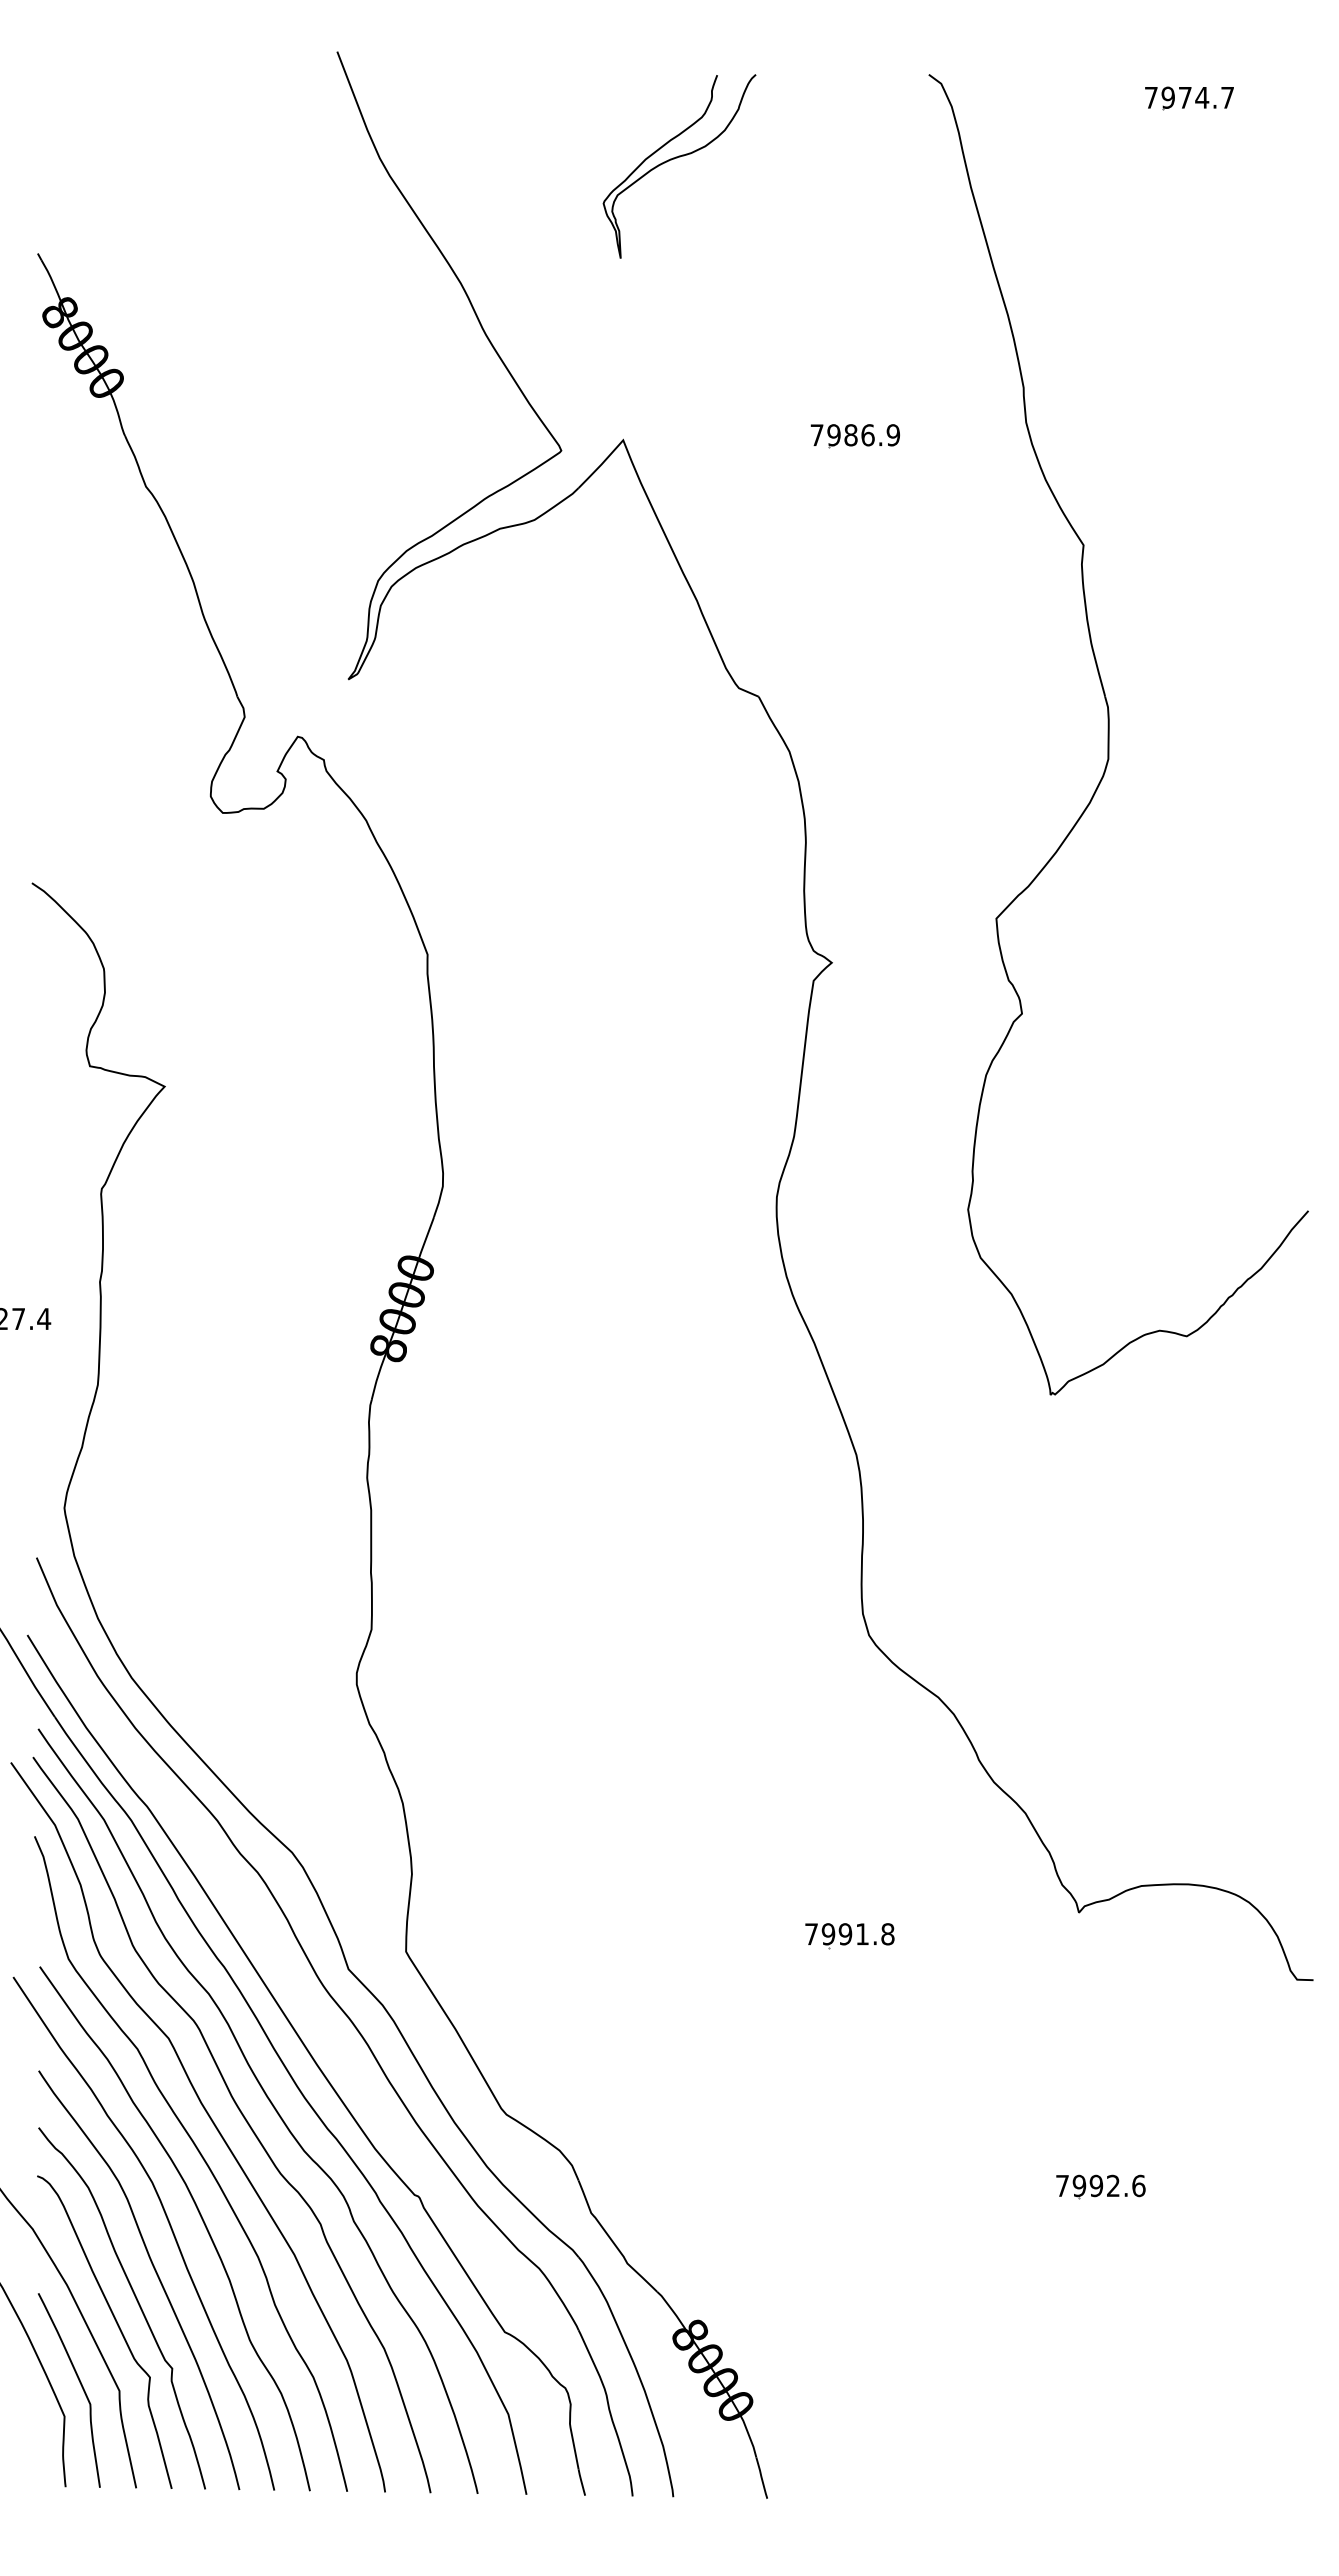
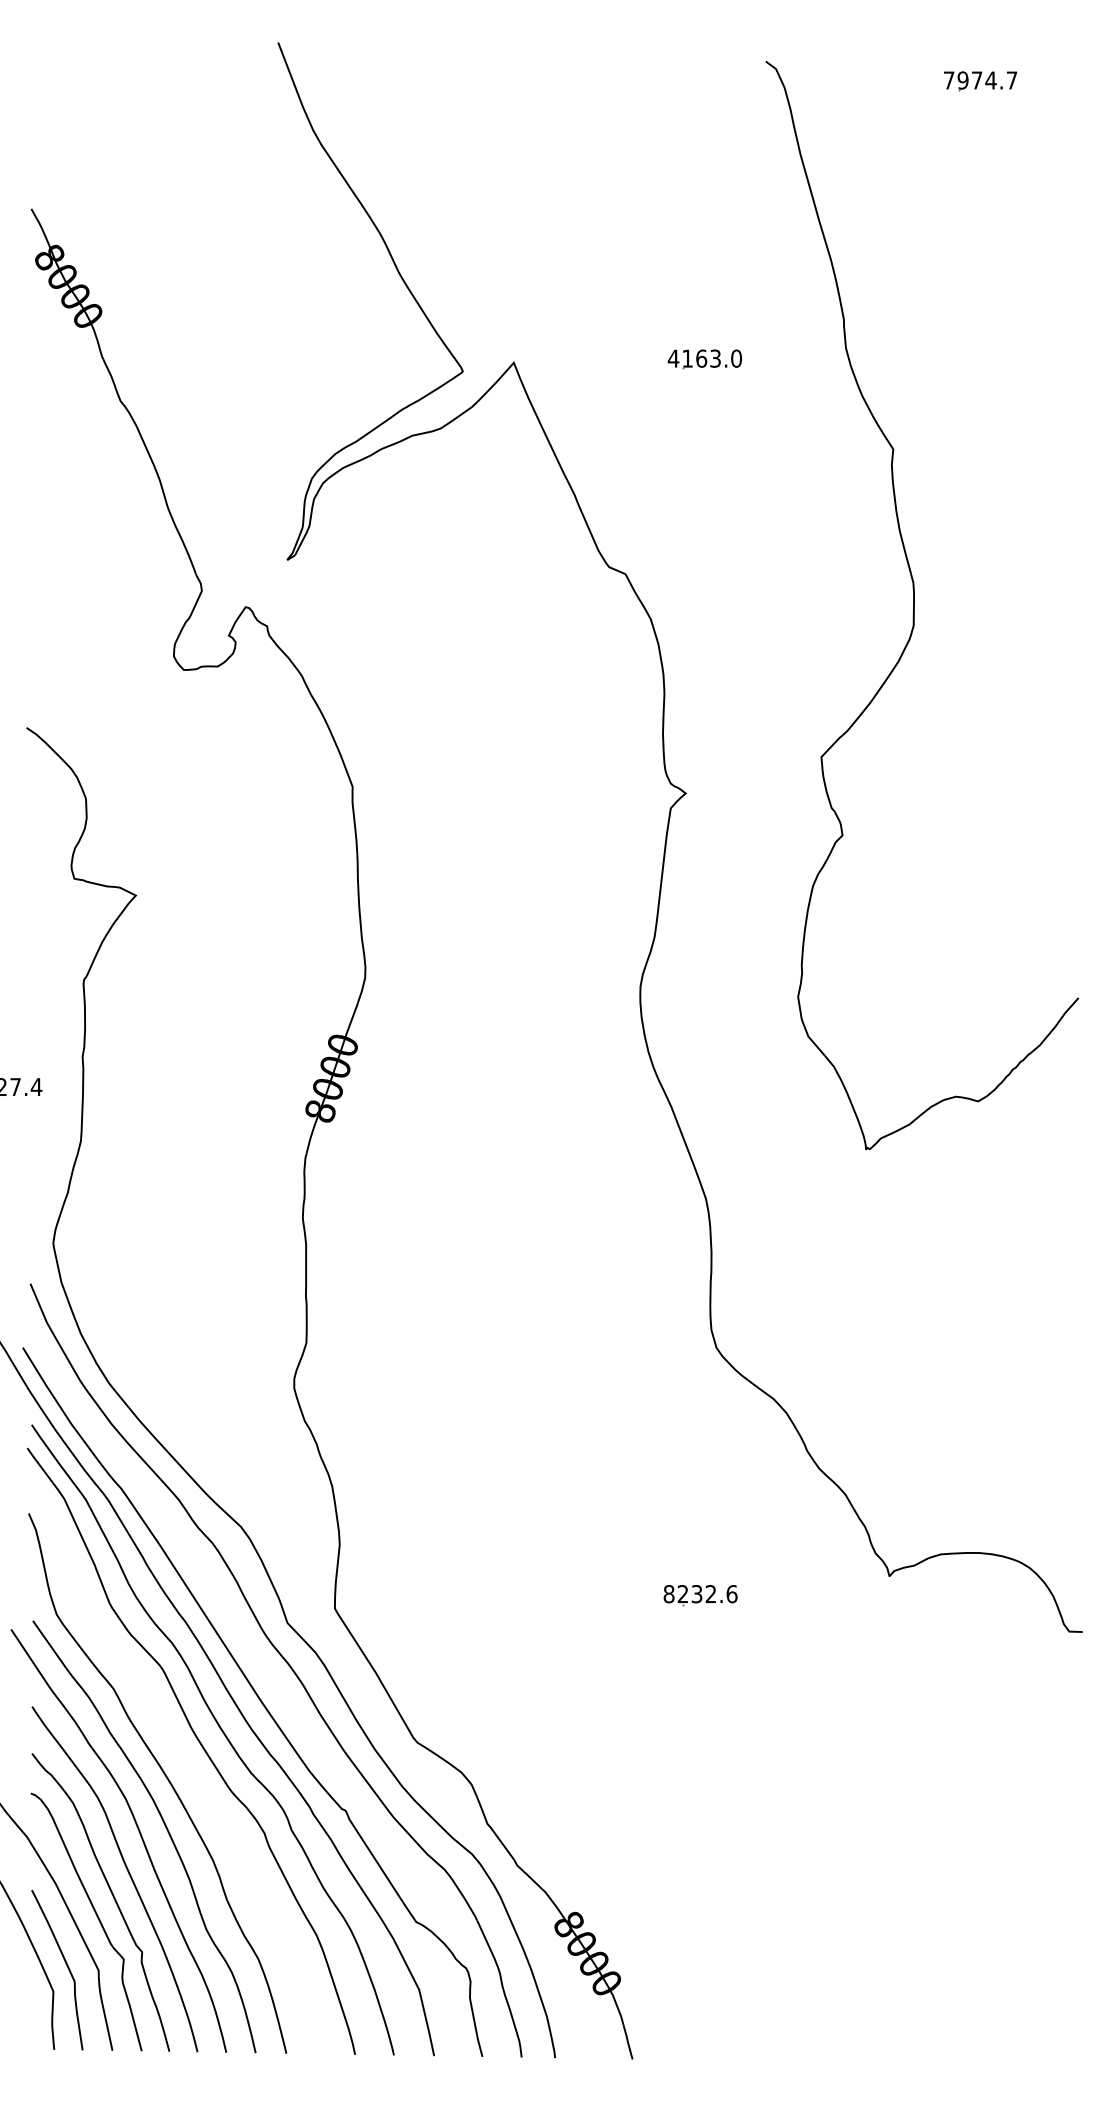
curve: (677, 158) -> (558, 130), removed
text: (855, 435) -> (705, 358), 7986.9 -> 4163.0
text: (849, 1934) -> (700, 1594), 7991.8 -> 8232.6
curve: (210, 2120) -> (173, 1747), removed
part: (1100, 2186) -> (907, 1802), removed

